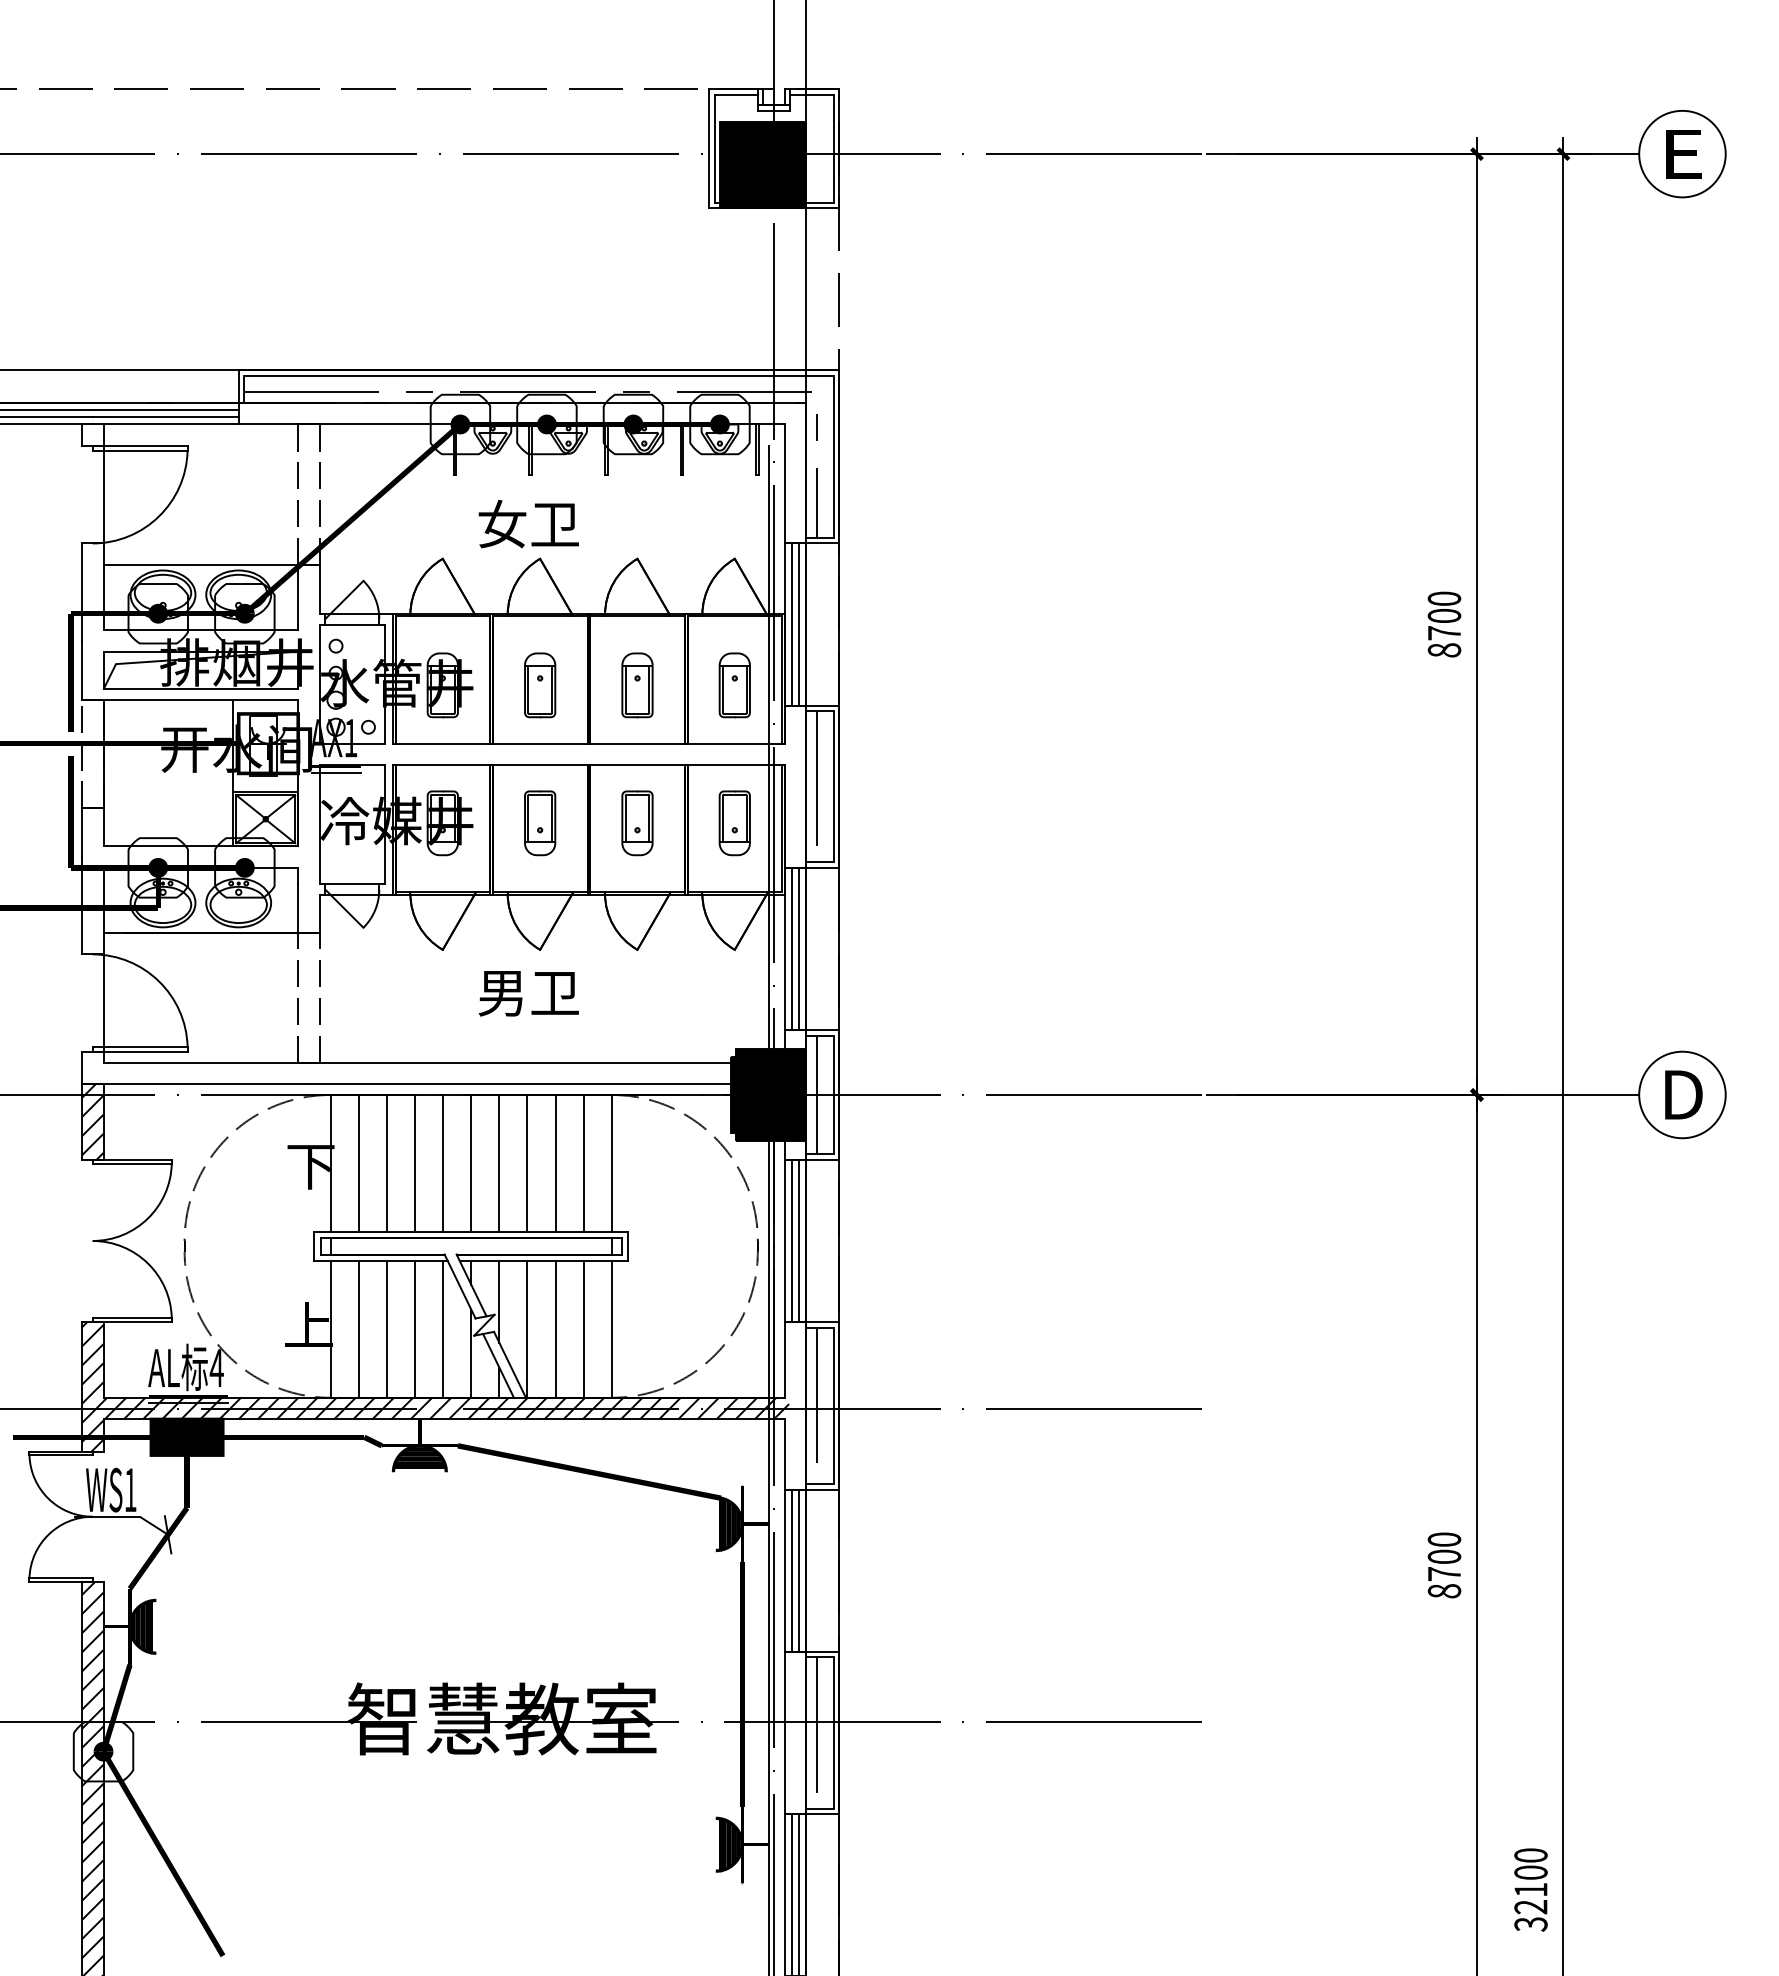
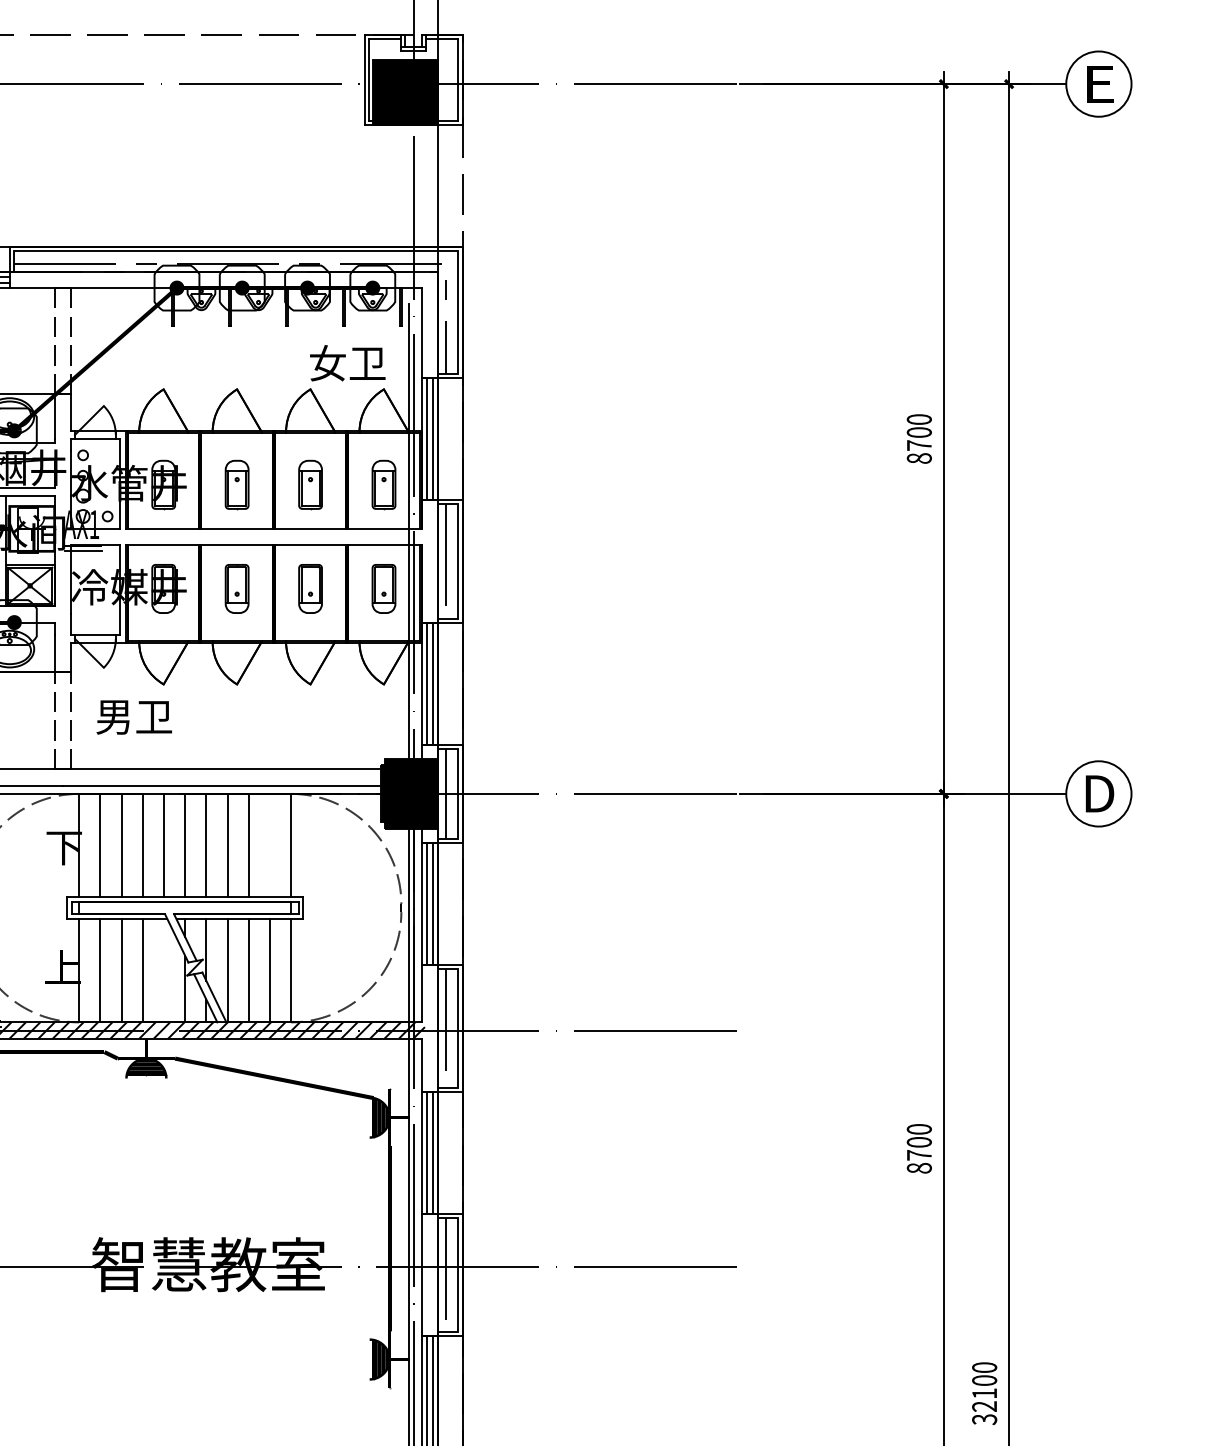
text: (528, 524) -> (347, 363), moved
text: (528, 993) -> (134, 717), moved
line: (583, 1162) -> (269, 844), removed
line: (443, 1328) -> (164, 970), removed

